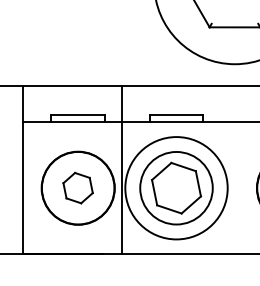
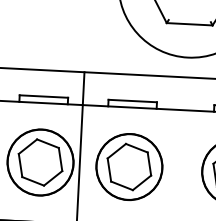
part: (77, 187) -> (39, 161), size x1.67
circle: (176, 187) -> (129, 166), size x0.71

